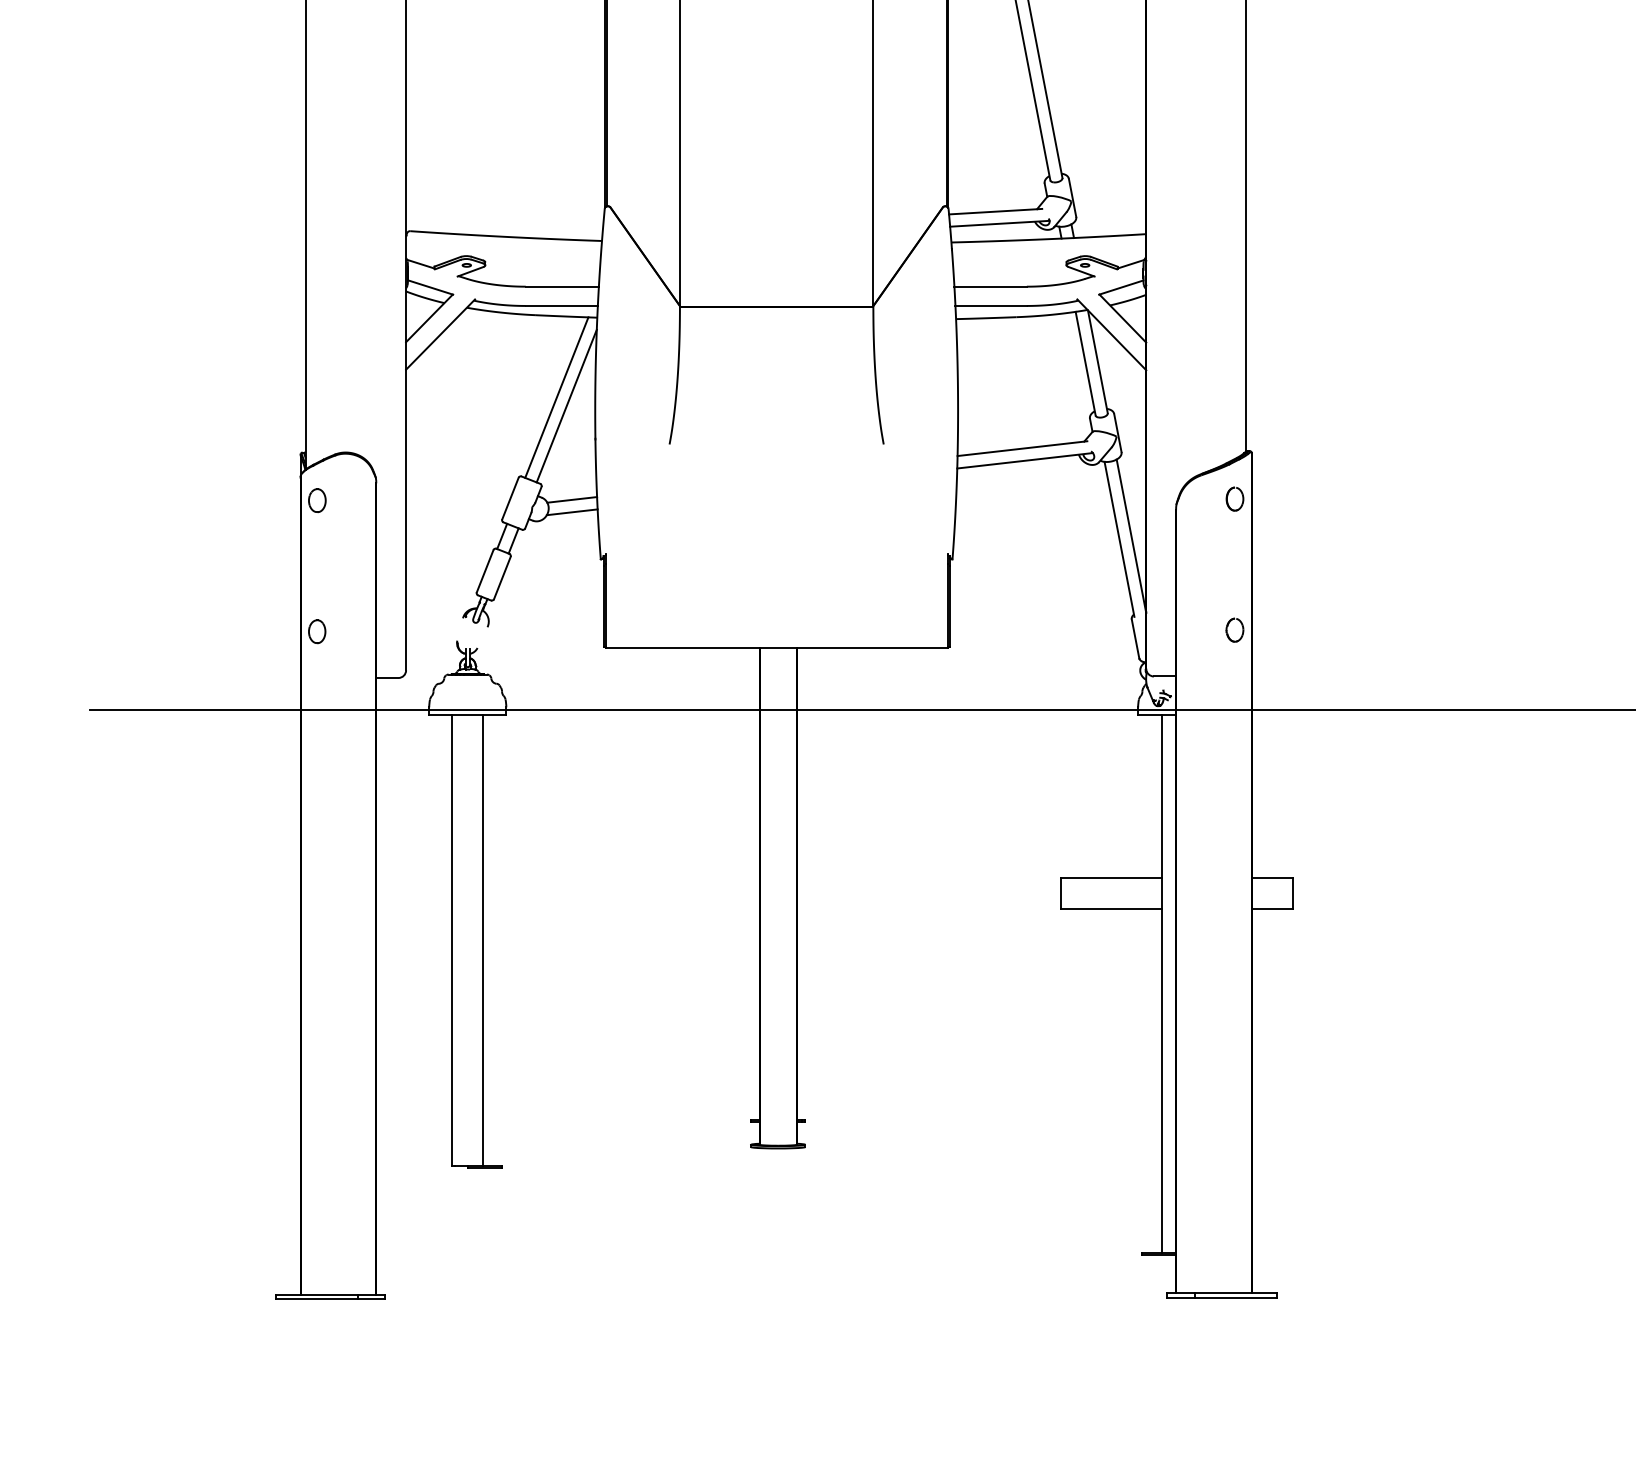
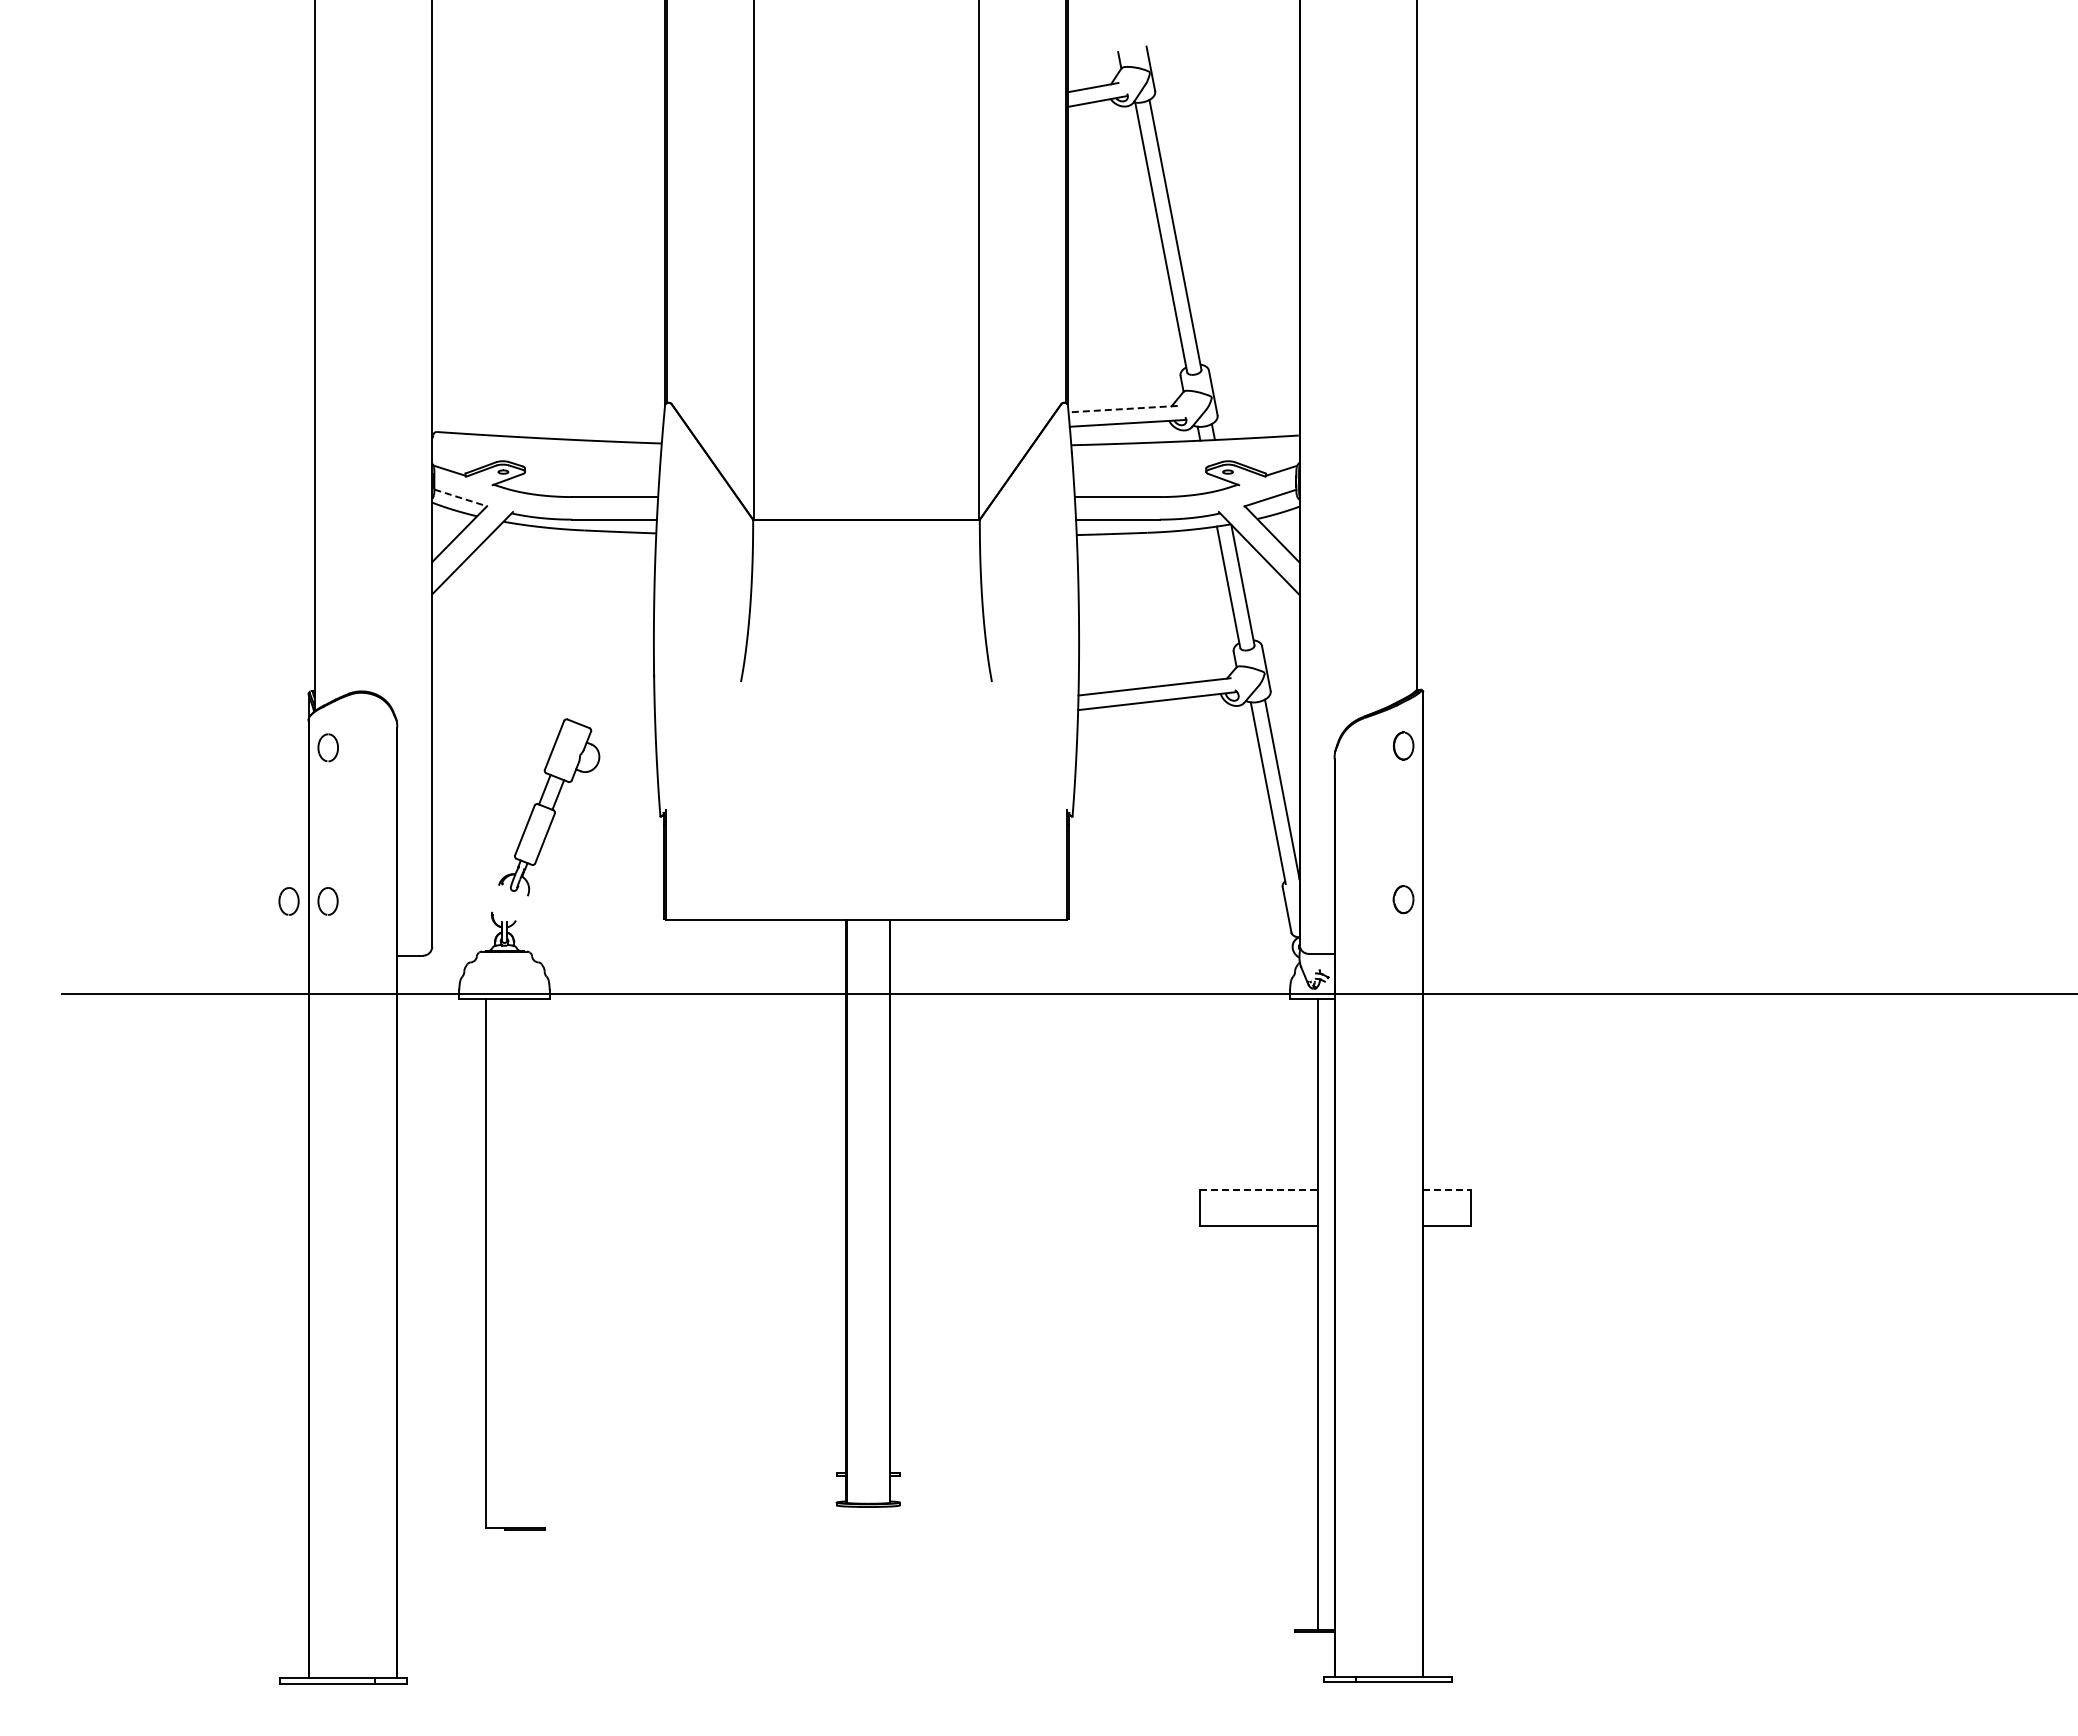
line: (995, 211) -> (1123, 409), solid -> dashed
line: (430, 287) -> (460, 498), solid -> dashed
line: (556, 397) -> (608, 627), removed
line: (566, 405) -> (620, 636), removed
line: (571, 499) -> (626, 746), removed
line: (571, 512) -> (626, 761), removed
part: (283, 631) -> (288, 901), added
line: (1111, 877) -> (1258, 1189), solid -> dashed
line: (1272, 877) -> (1447, 1189), solid -> dashed
line: (483, 940) -> (522, 1263), removed

